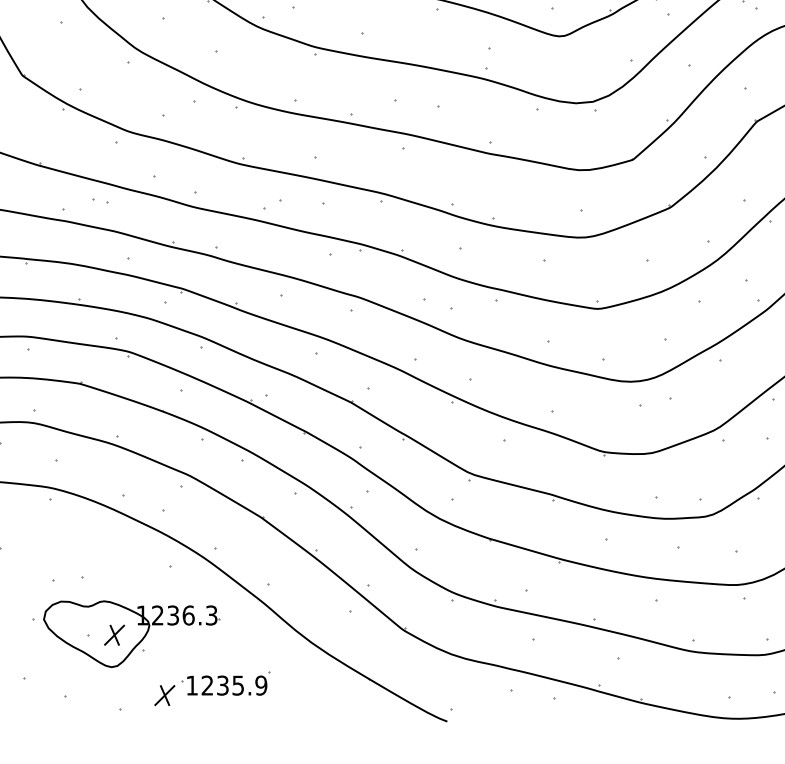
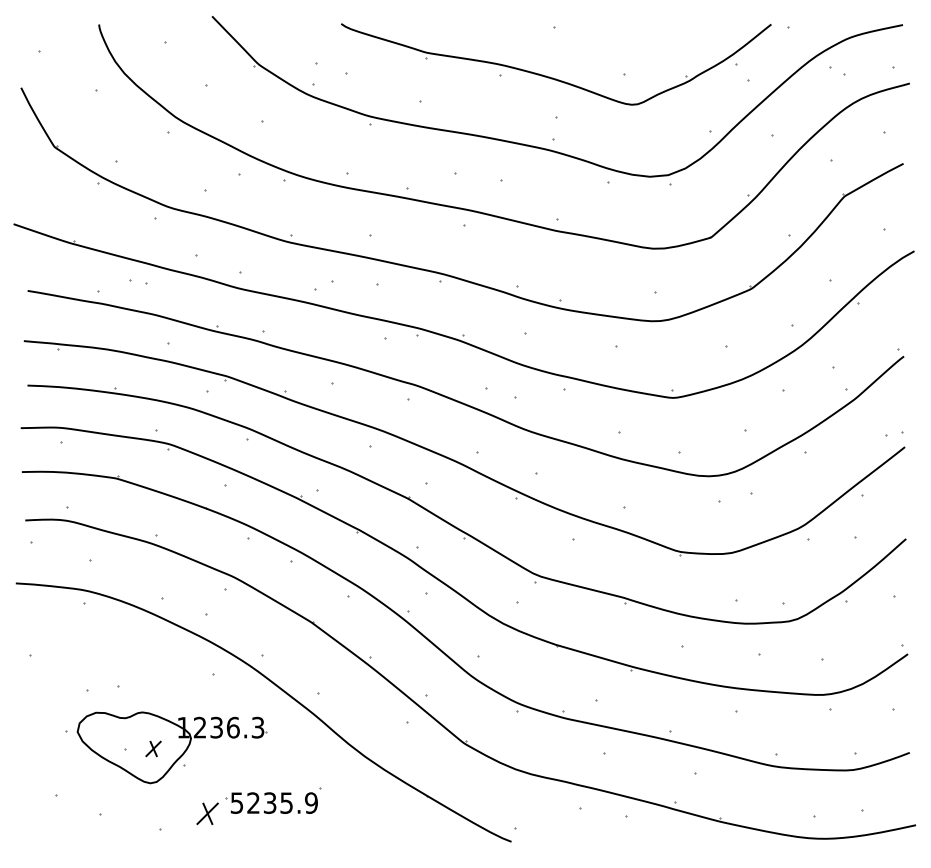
part: (114, 634) -> (153, 748), size x0.7
text: (191, 685) -> (236, 802), 1235.9 -> 5235.9

